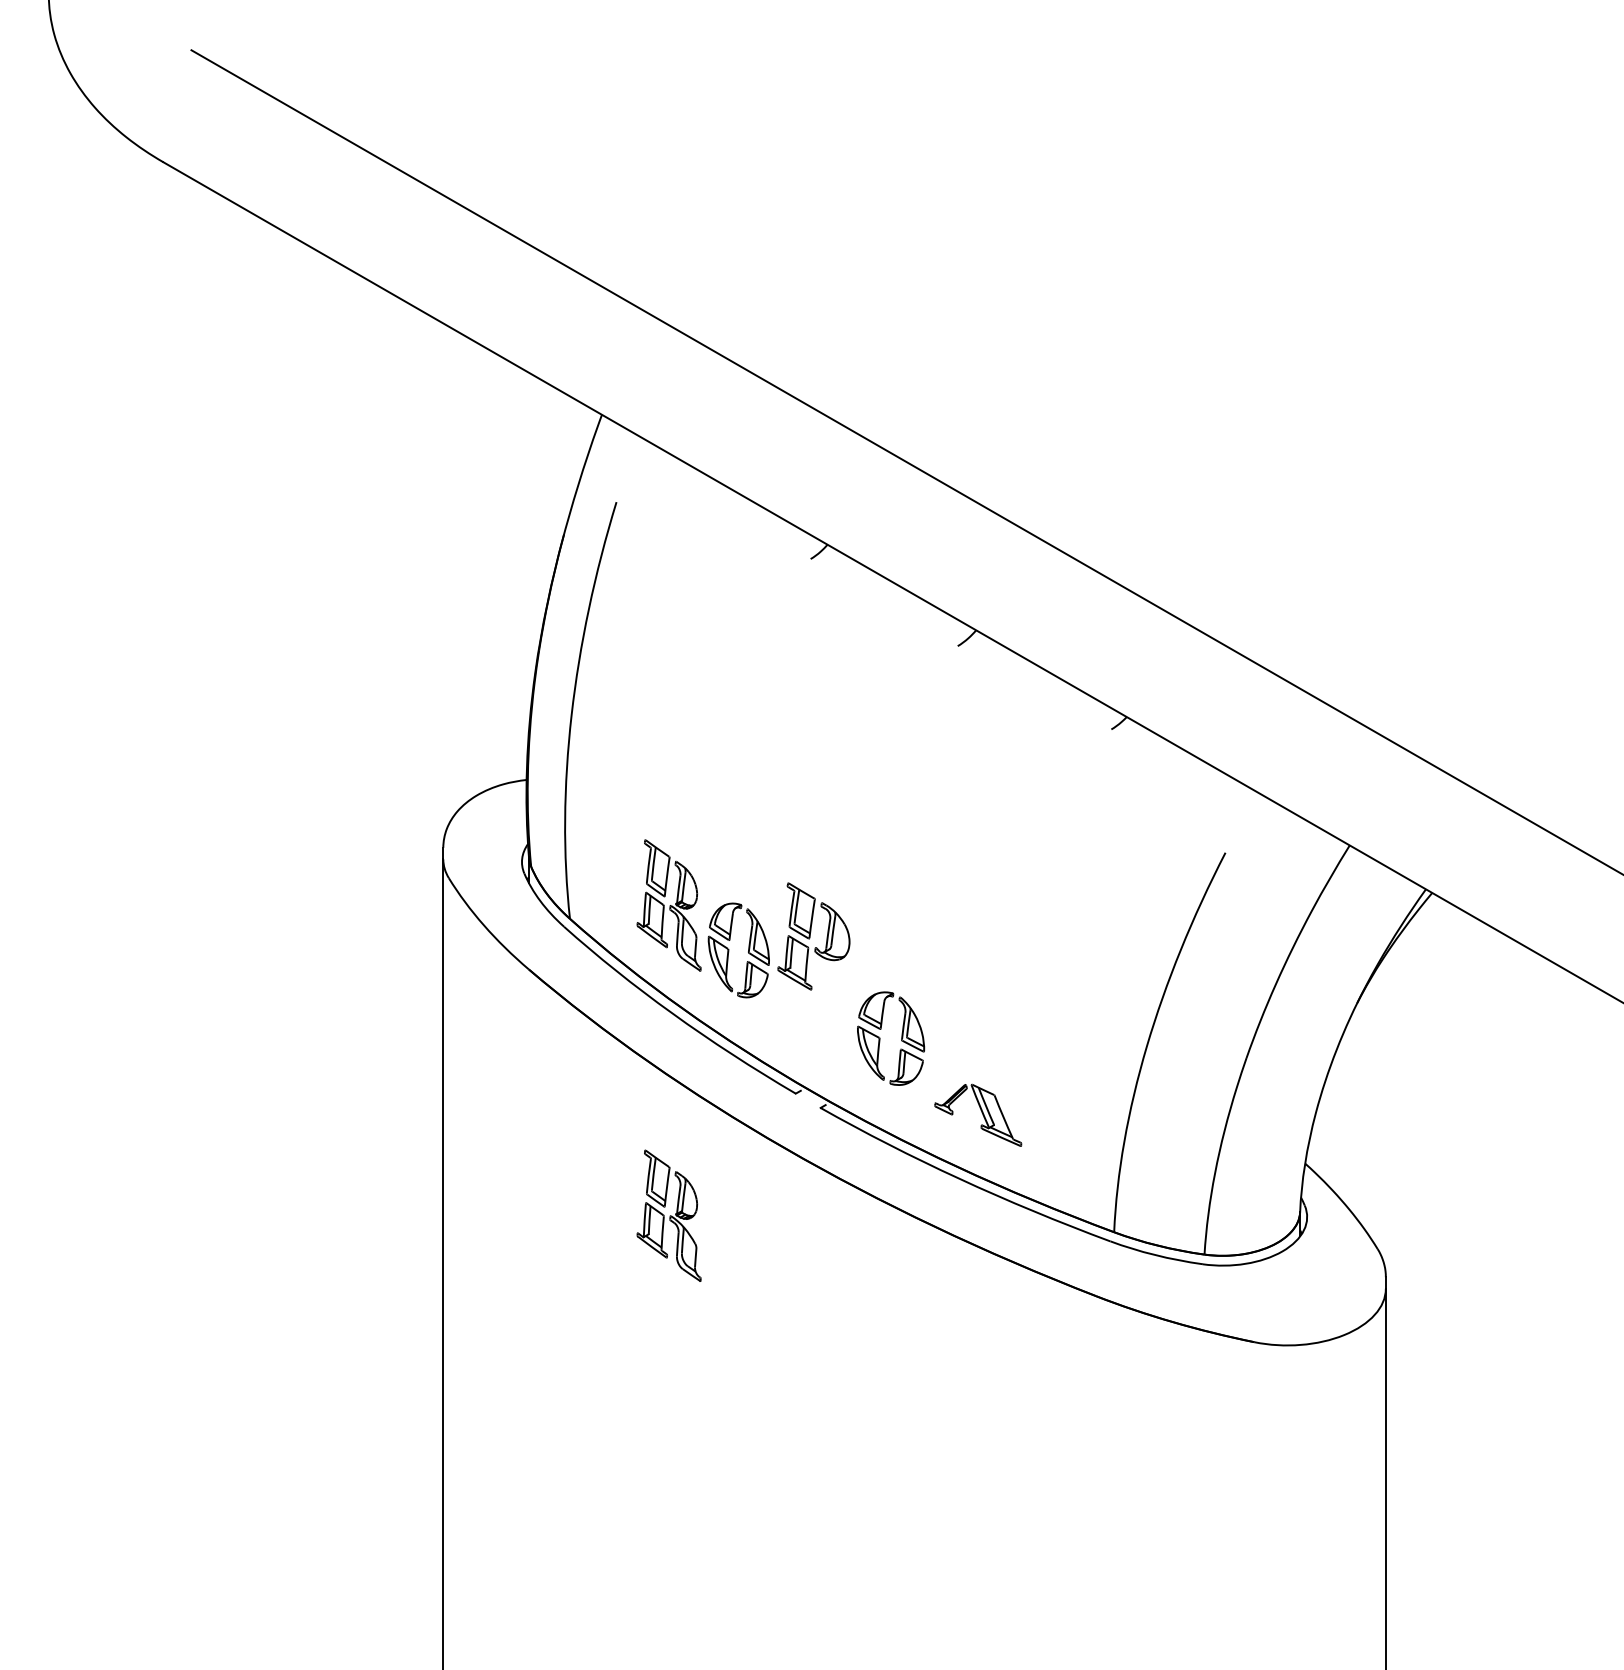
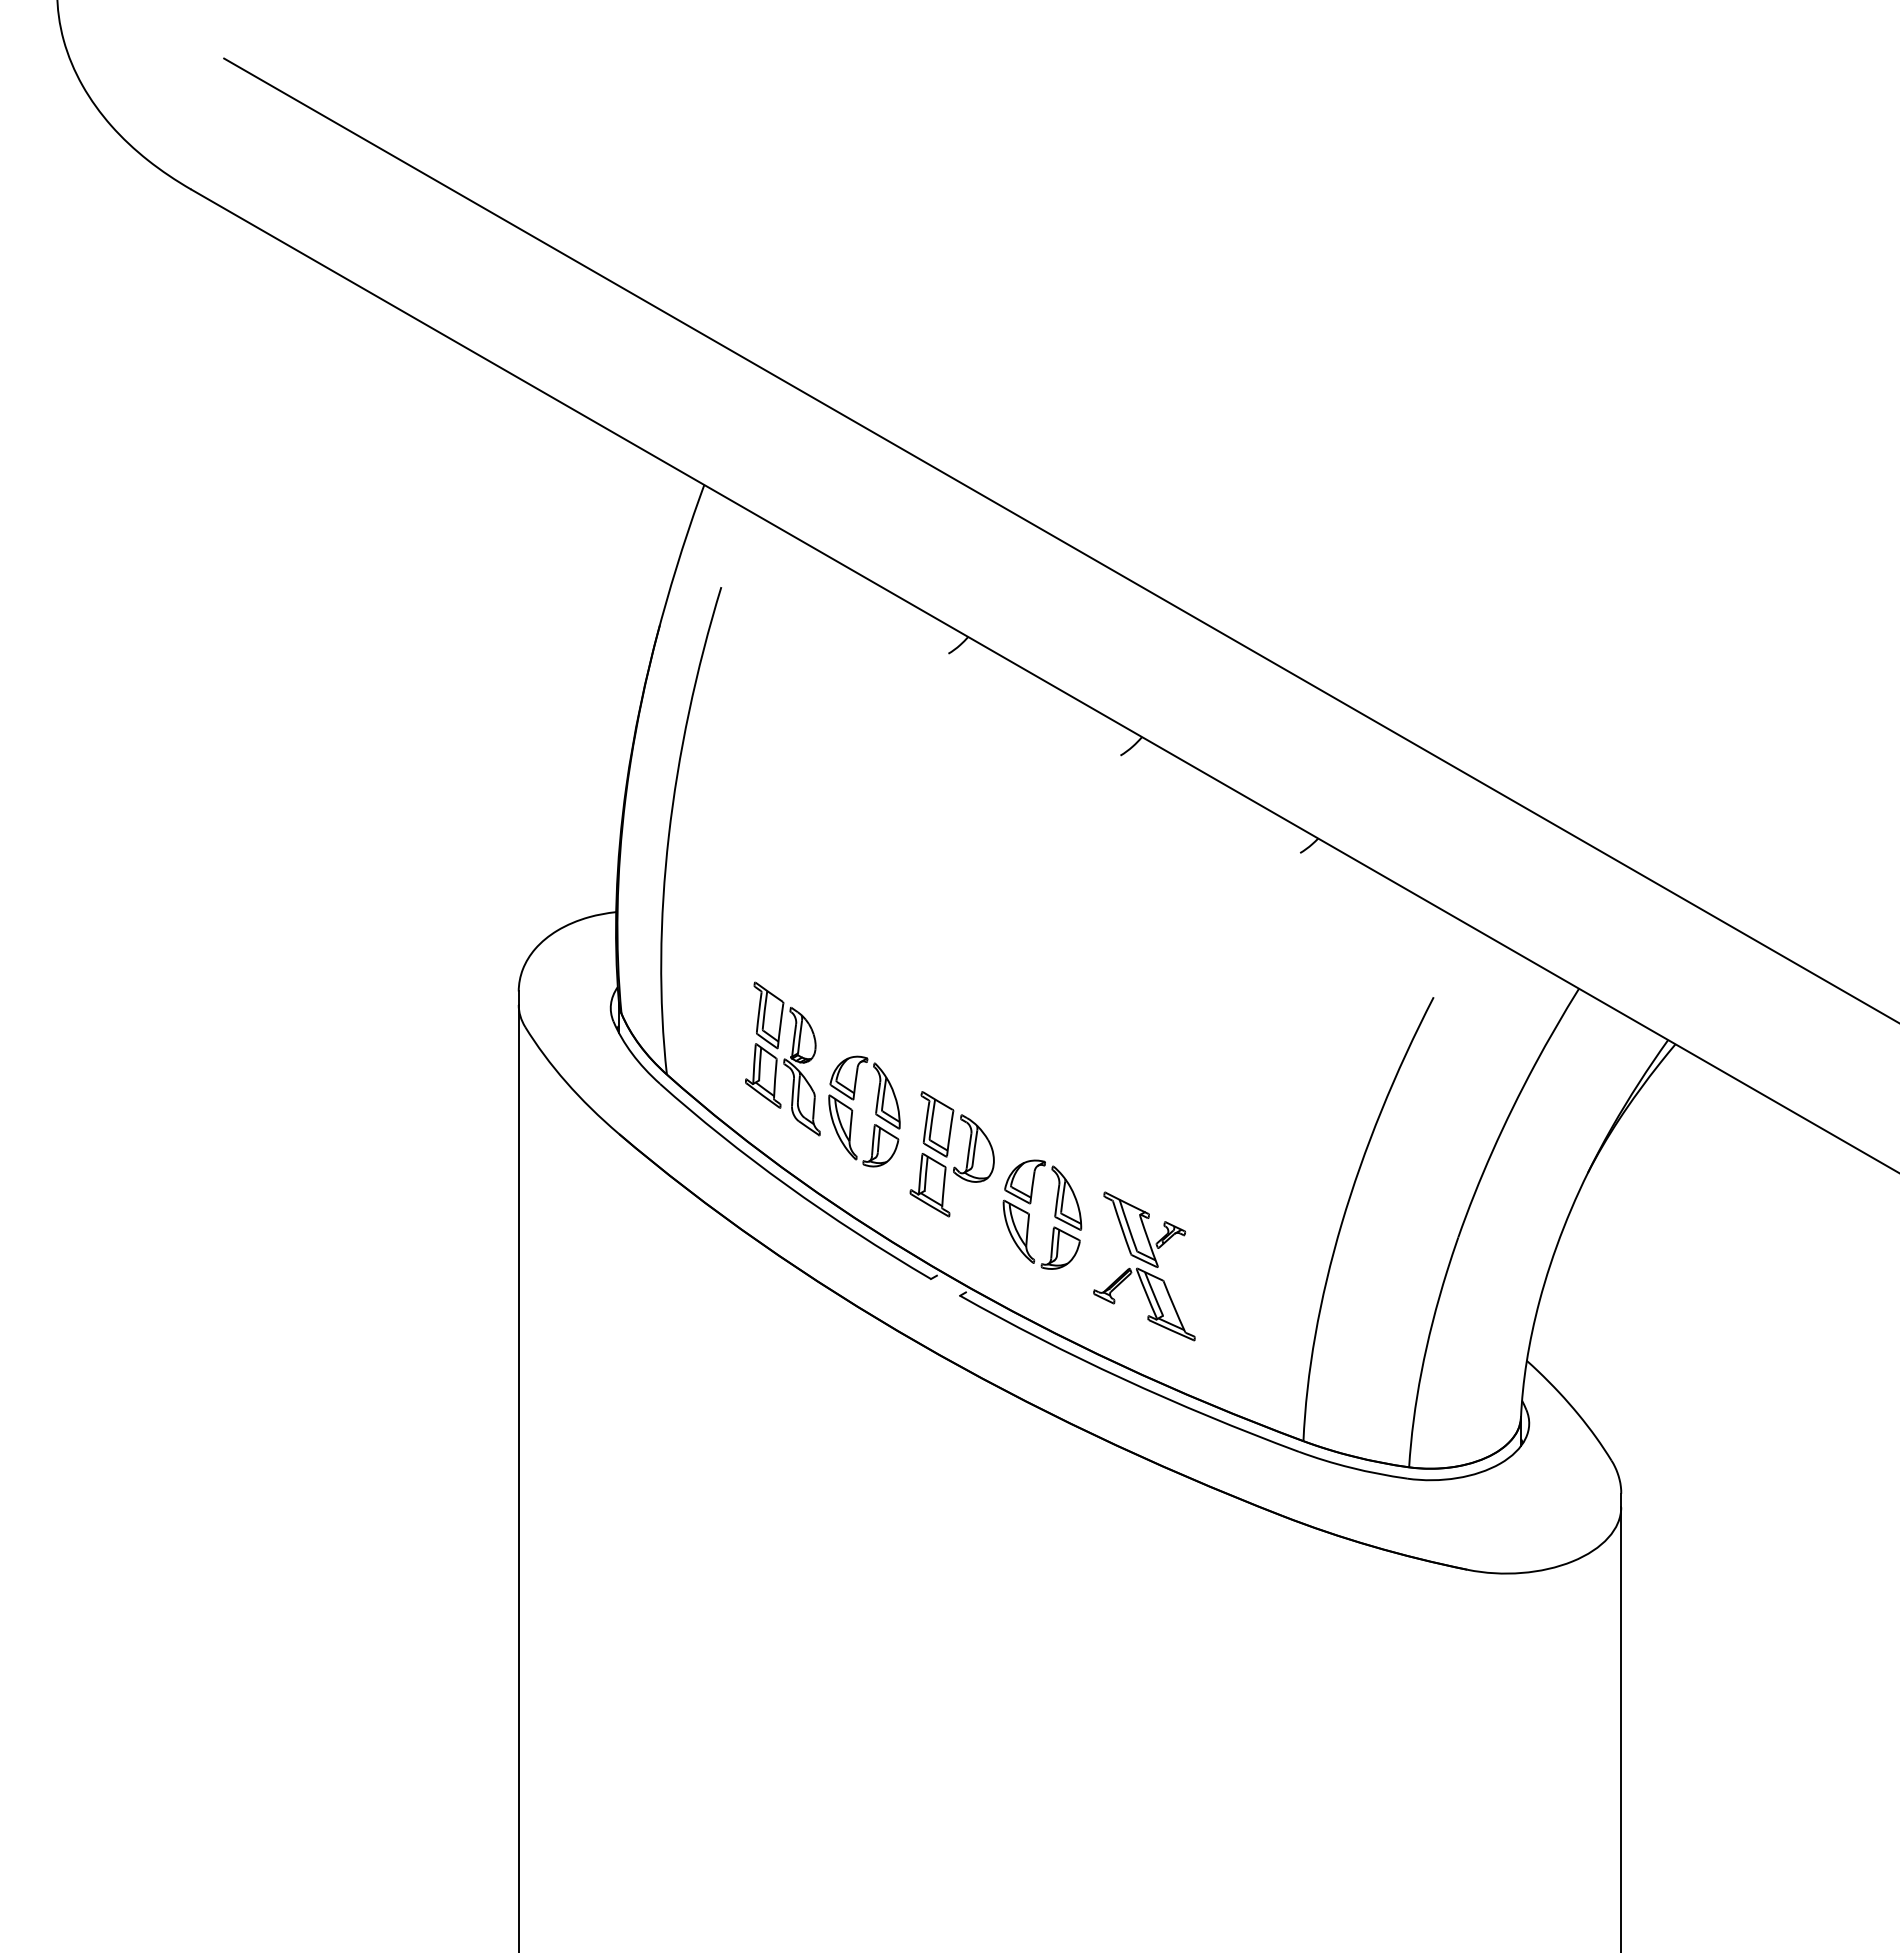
part: (813, 936) -> (951, 1154), moved
part: (978, 1051) -> (1144, 1229), added
part: (668, 1215) -> (782, 1421), removed

